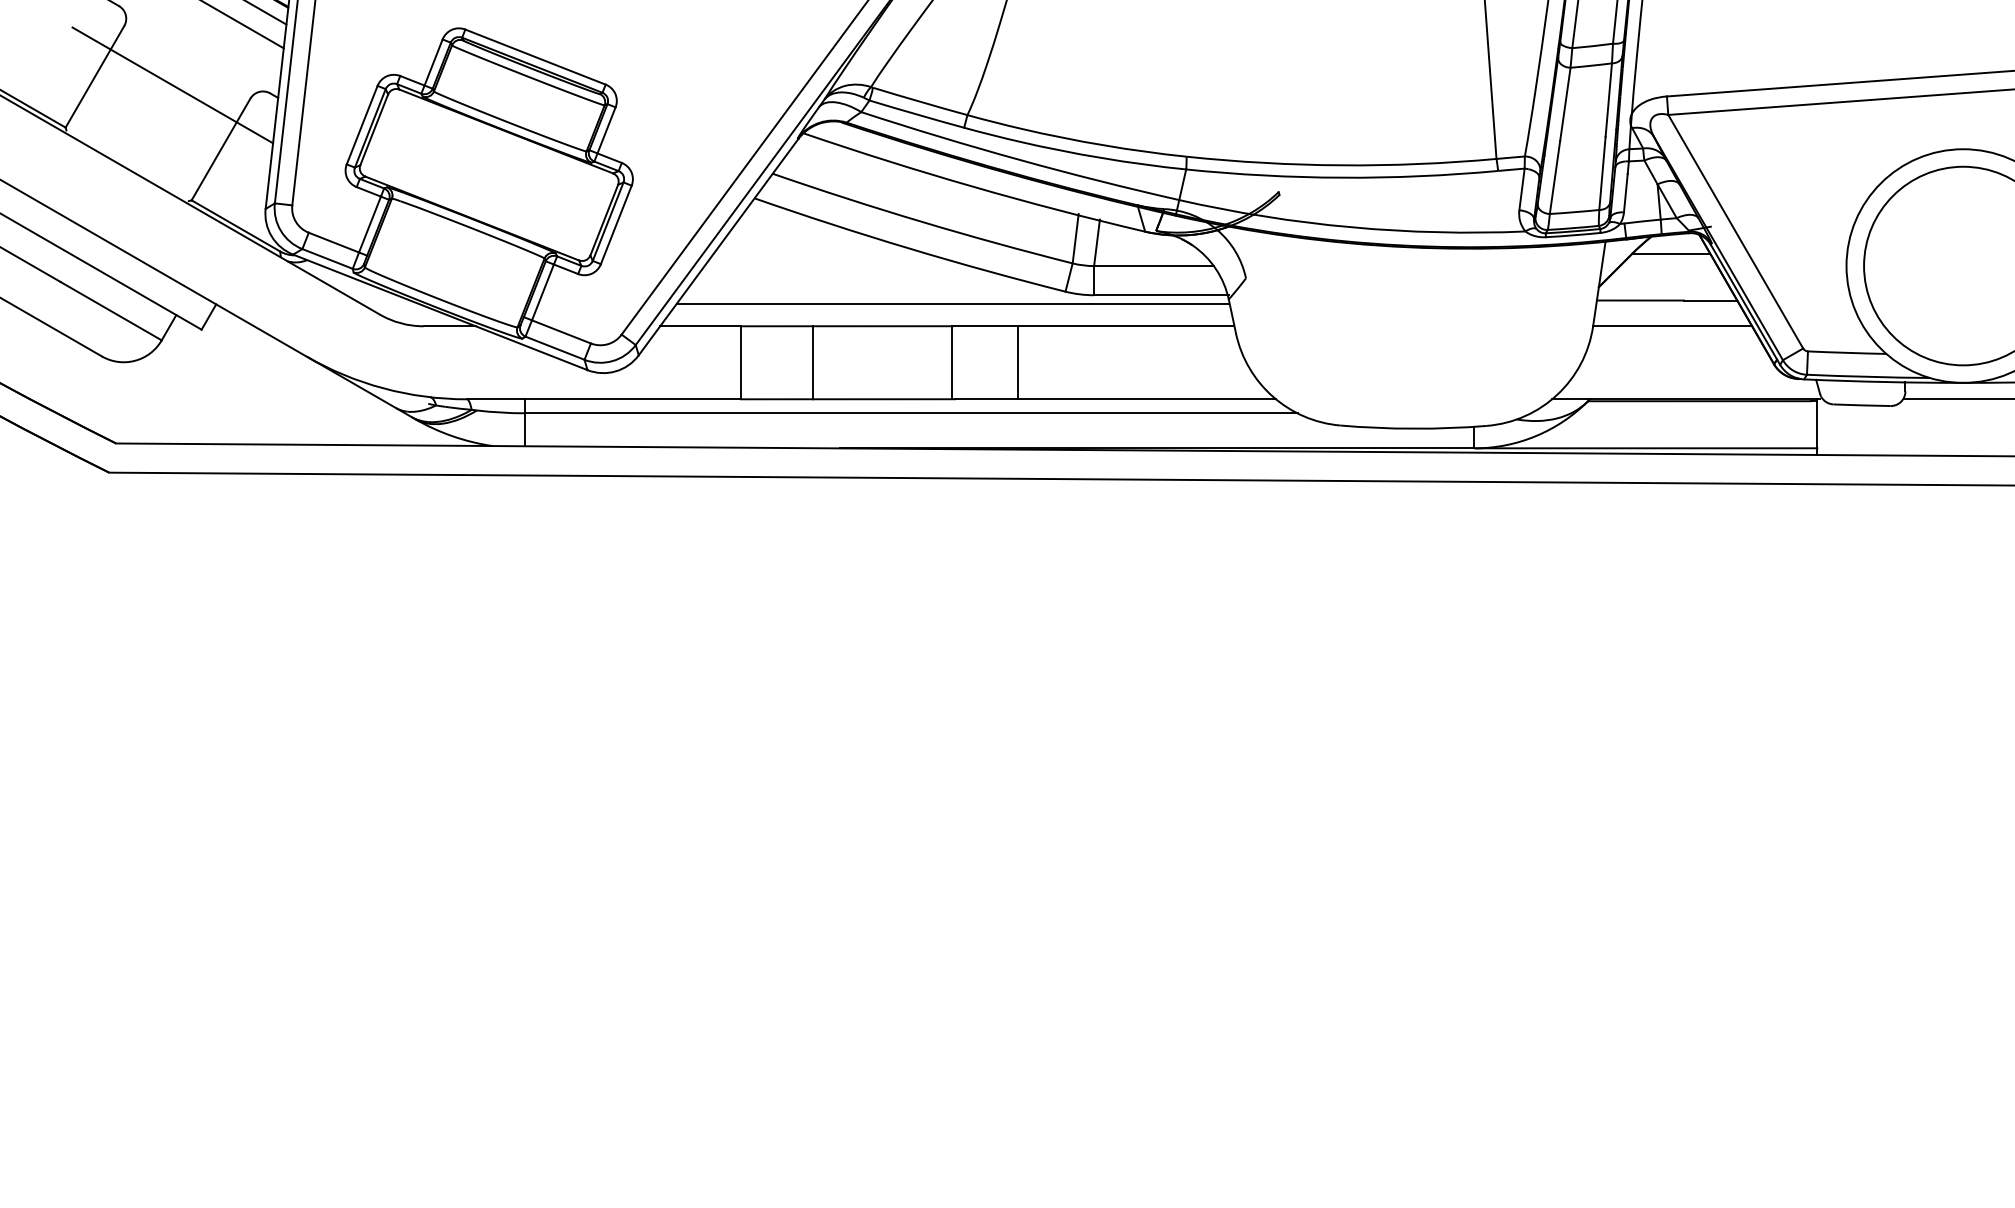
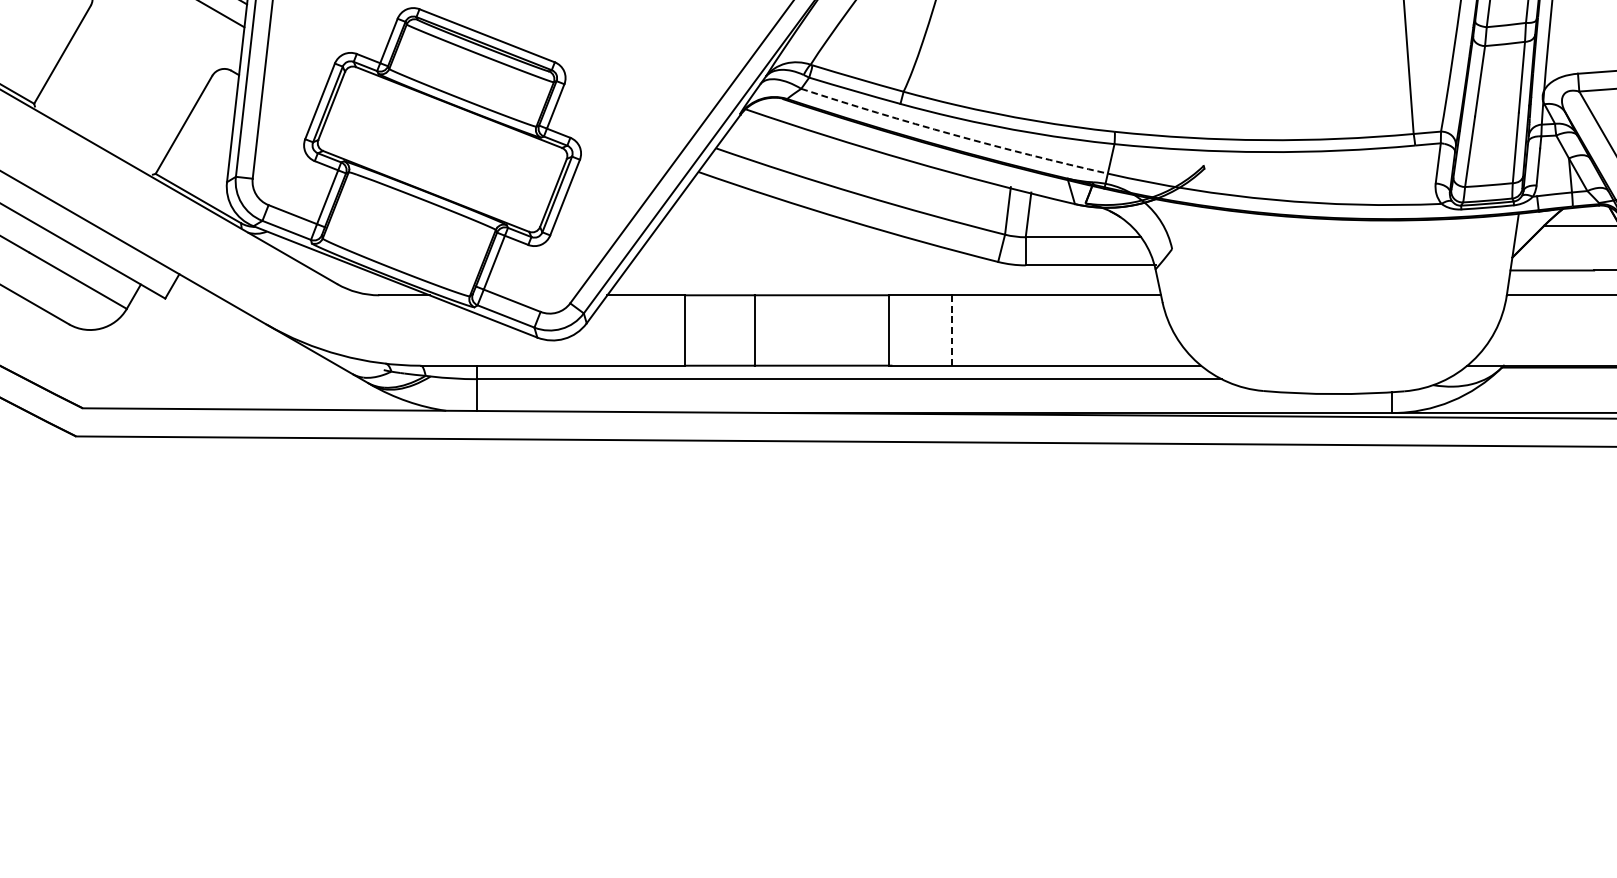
line: (172, 85) -> (137, 63), removed
arc: (1019, 159) -> (953, 134), solid -> dashed
line: (952, 303) -> (889, 273), removed
line: (1017, 362) -> (951, 330), solid -> dashed

